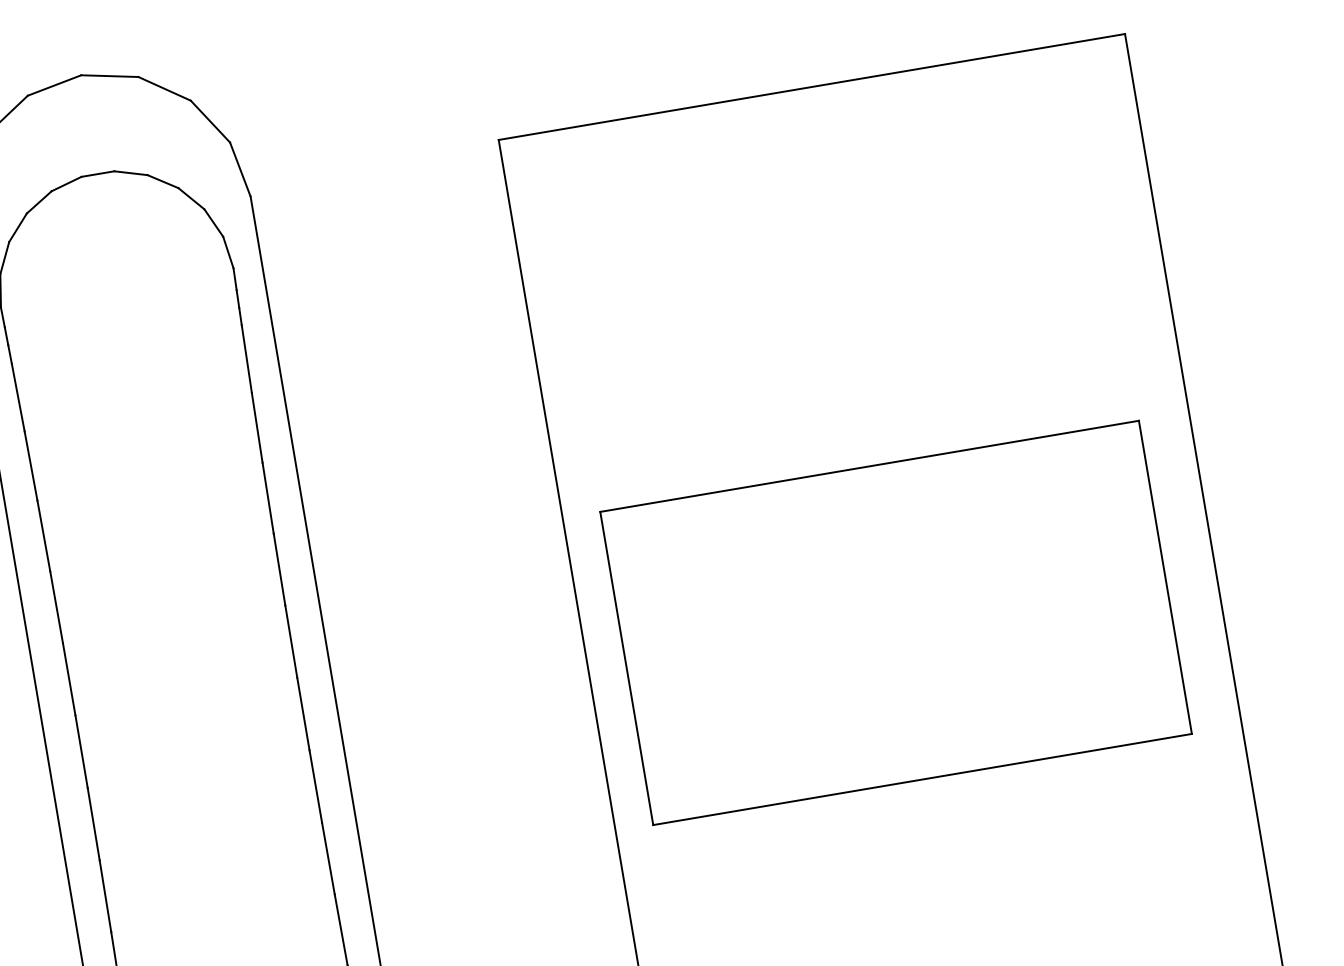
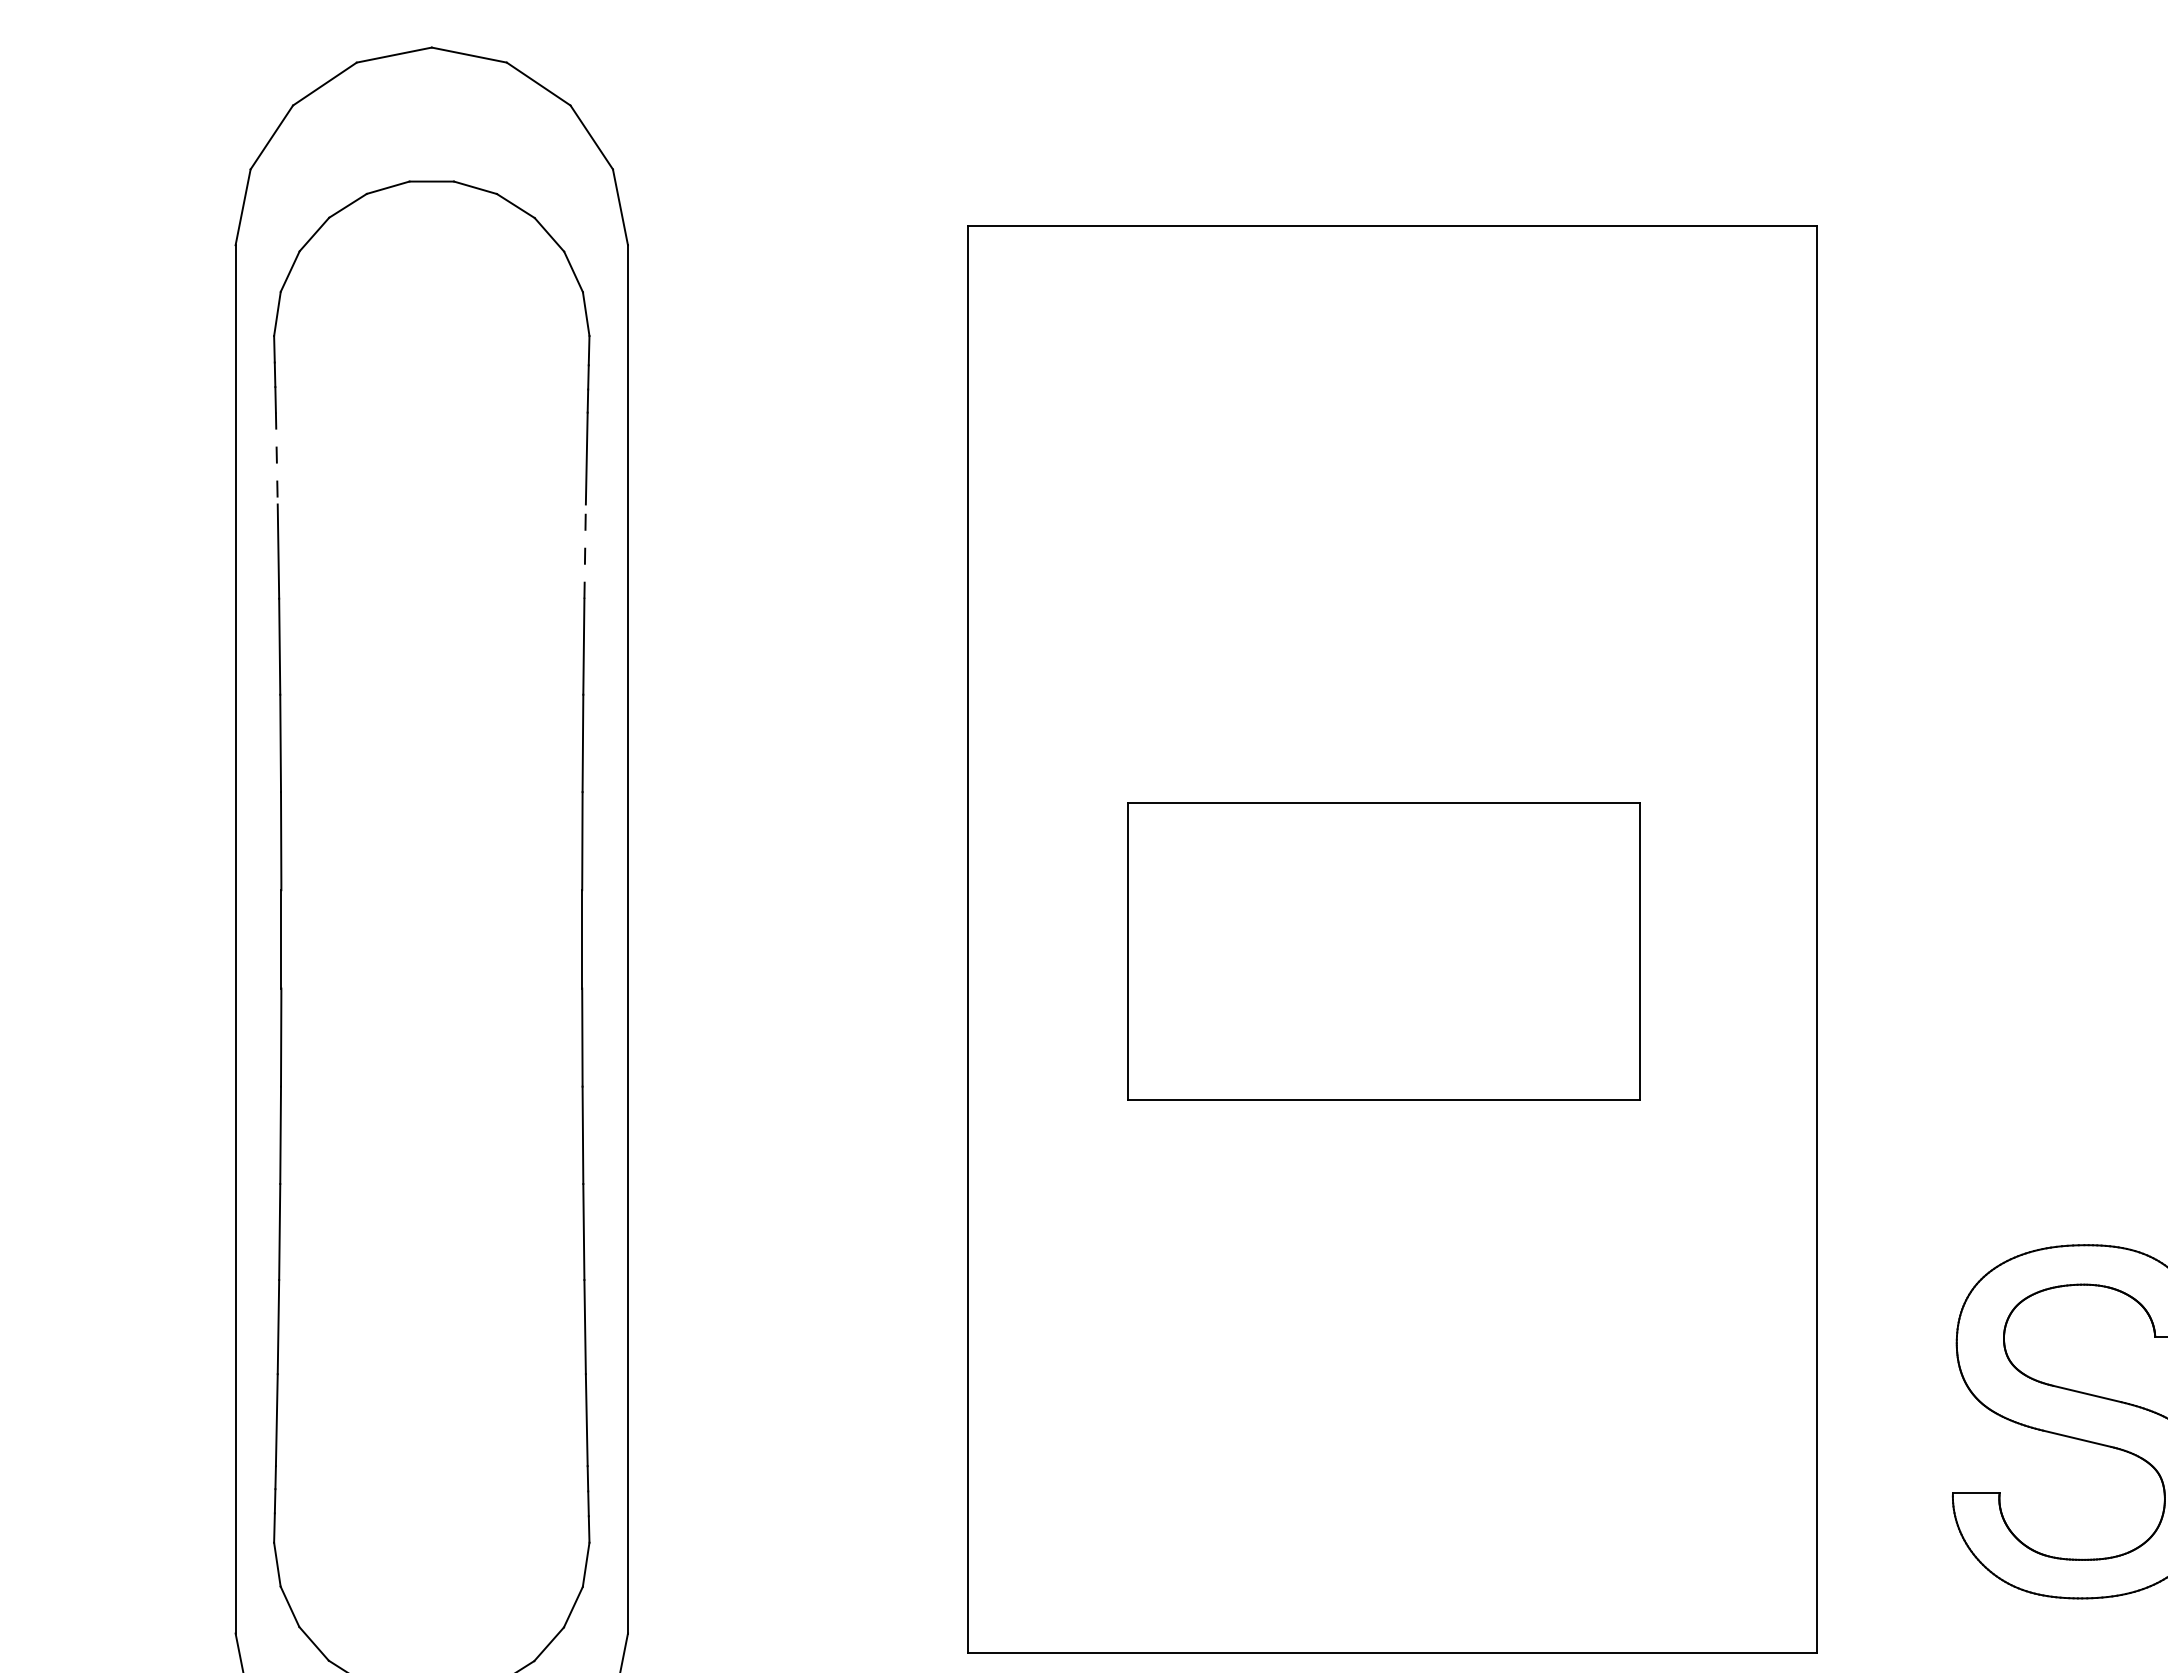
line: (18, 397) -> (276, 458), solid -> dashed
line: (257, 427) -> (585, 551), solid -> dashed
part: (895, 623) -> (1383, 951), size x0.7

